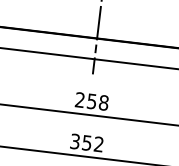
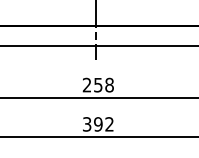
text: (87, 143) -> (98, 124), 352 -> 392

